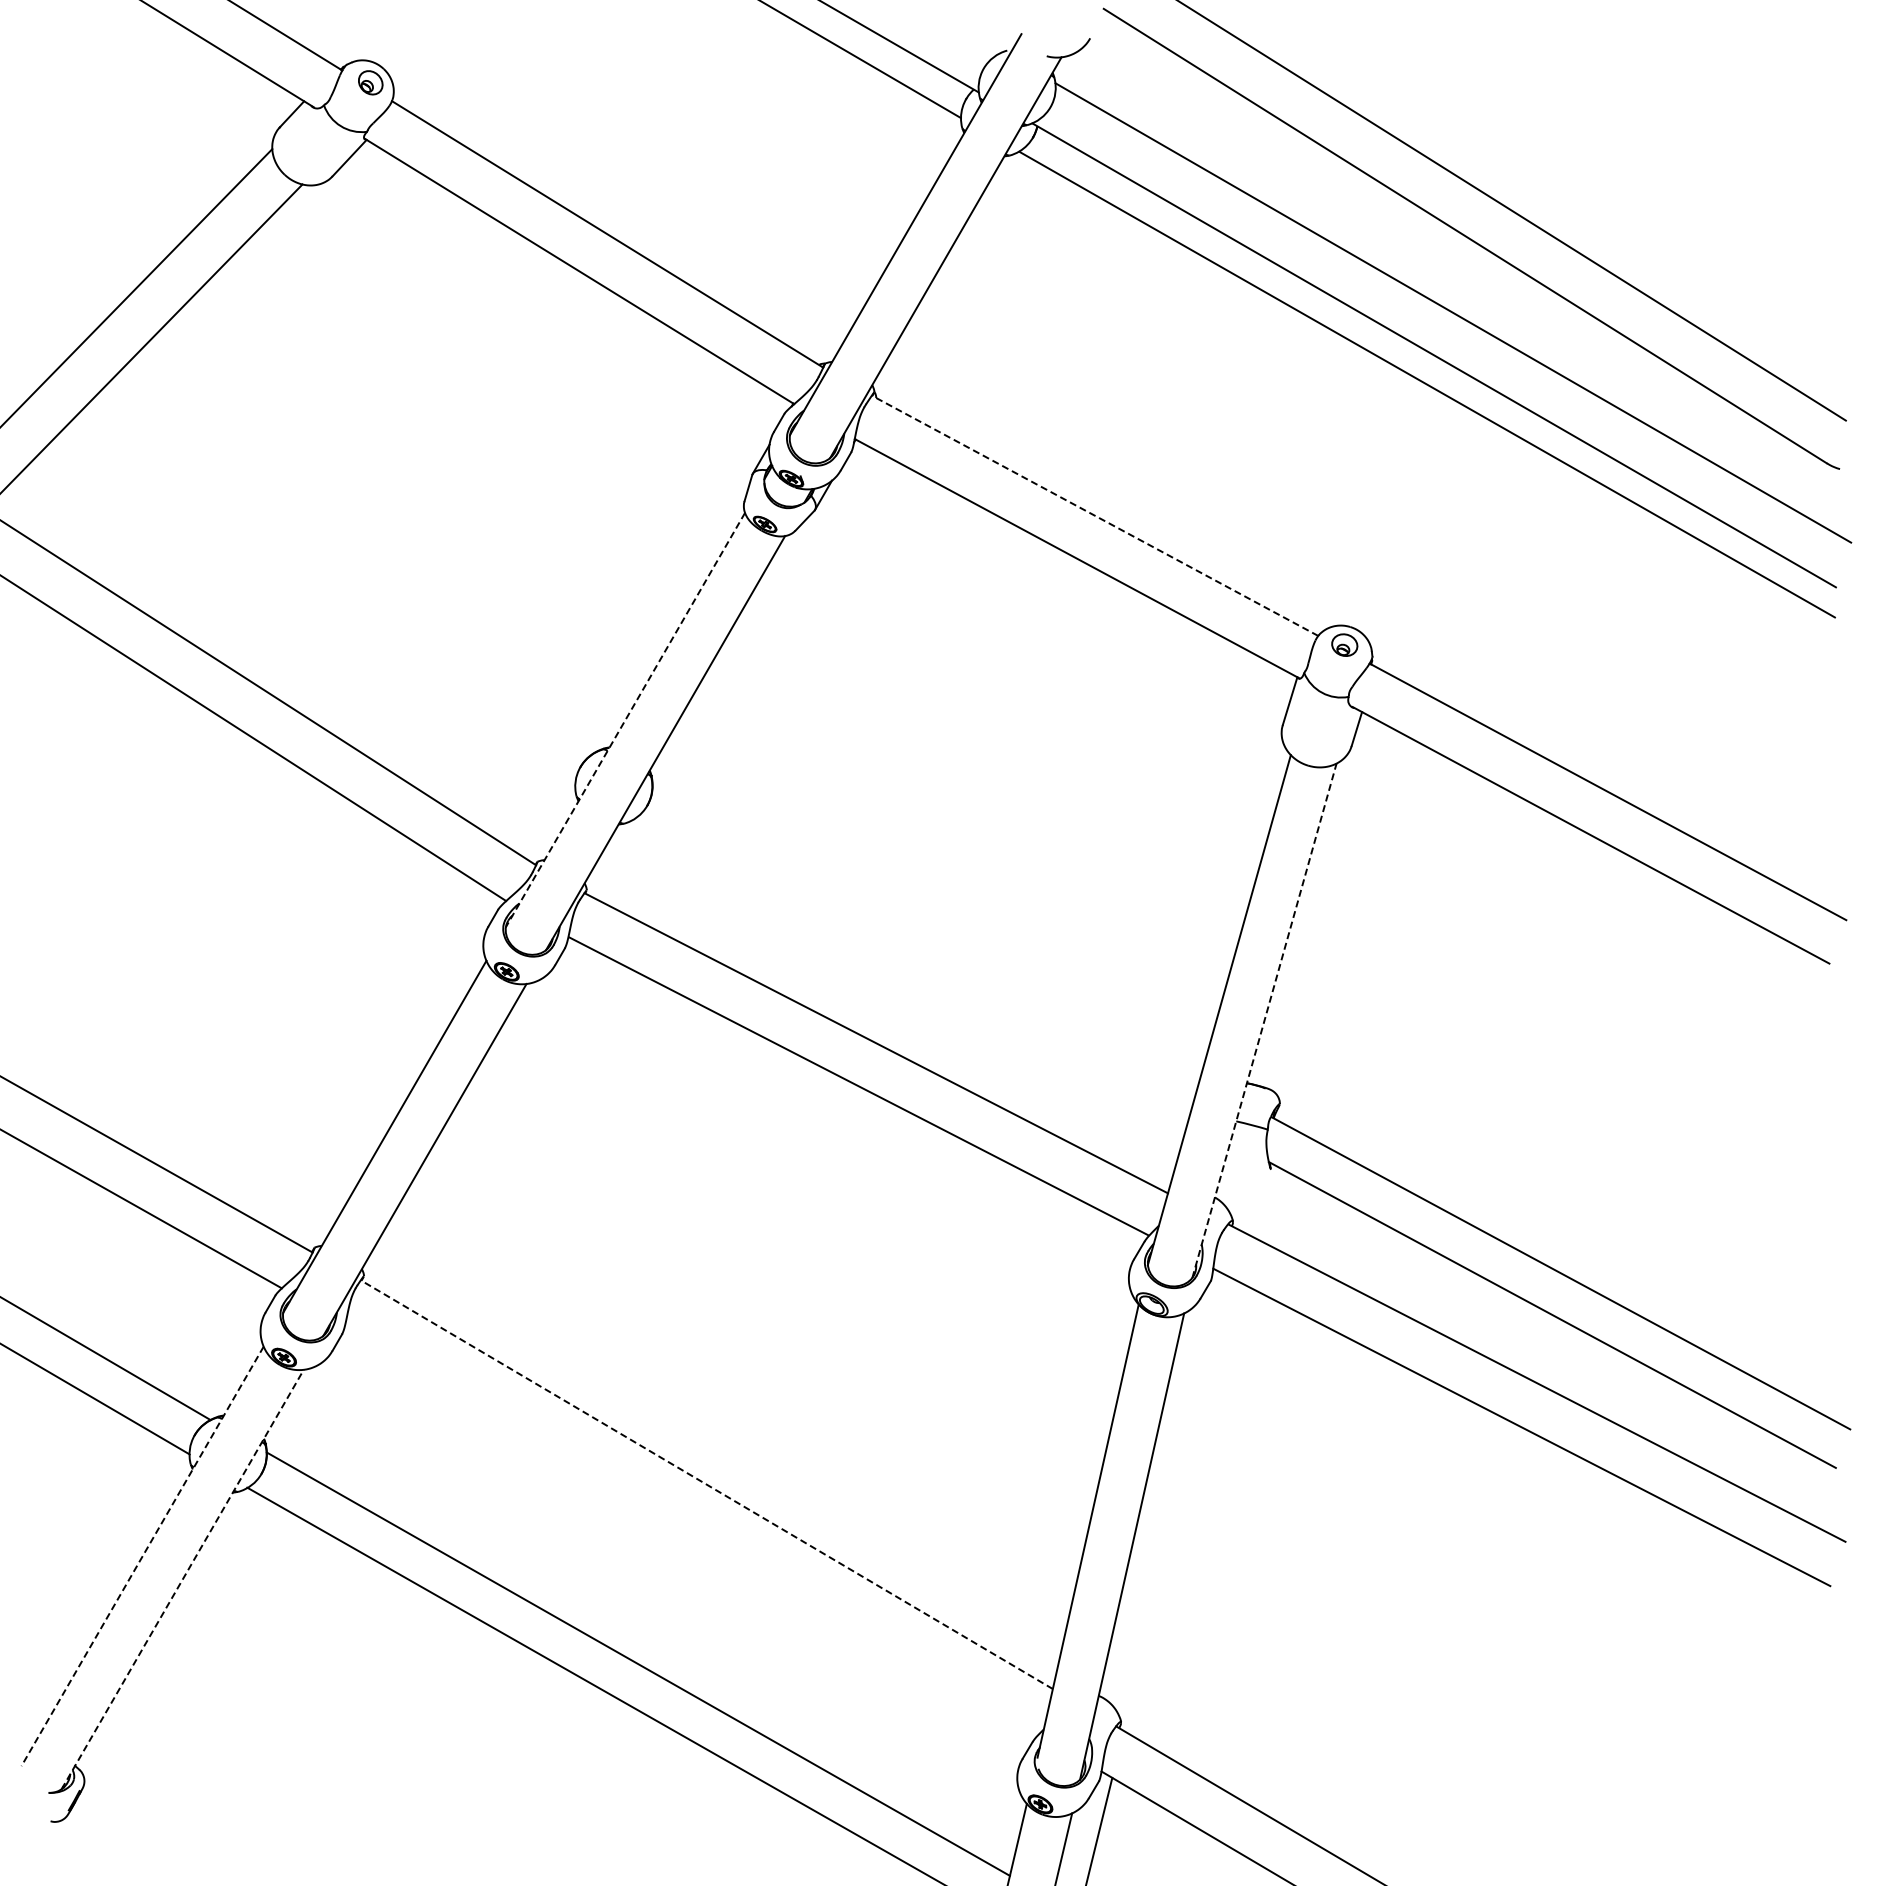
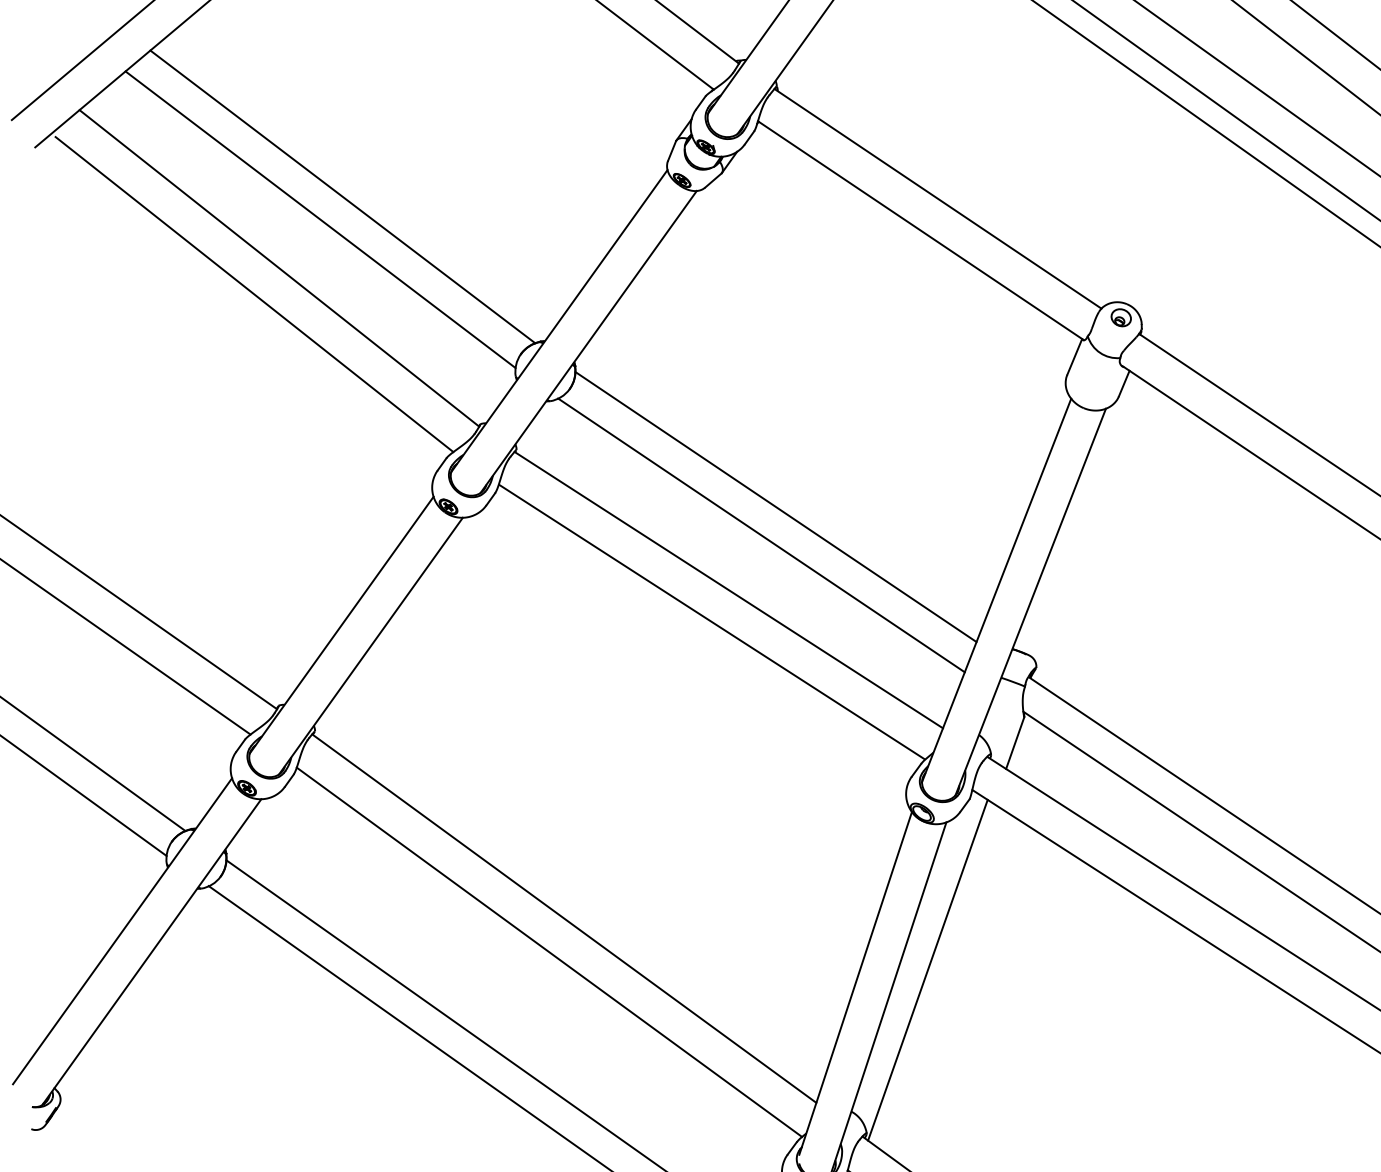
line: (1095, 515) -> (938, 198), dashed -> solid
line: (332, 587) -> (342, 196), added
line: (306, 619) -> (320, 219), added
line: (625, 720) -> (559, 321), dashed -> solid
line: (926, 930) -> (776, 506), added
line: (910, 968) -> (760, 534), added
line: (1264, 1020) -> (1030, 601), dashed -> solid
line: (1261, 1202) -> (1014, 742), added
line: (706, 1484) -> (564, 918), dashed -> solid
line: (1178, 1504) -> (927, 969), added
line: (691, 1529) -> (549, 952), added
line: (142, 1556) -> (122, 931), dashed -> solid
line: (182, 1579) -> (151, 952), dashed -> solid

